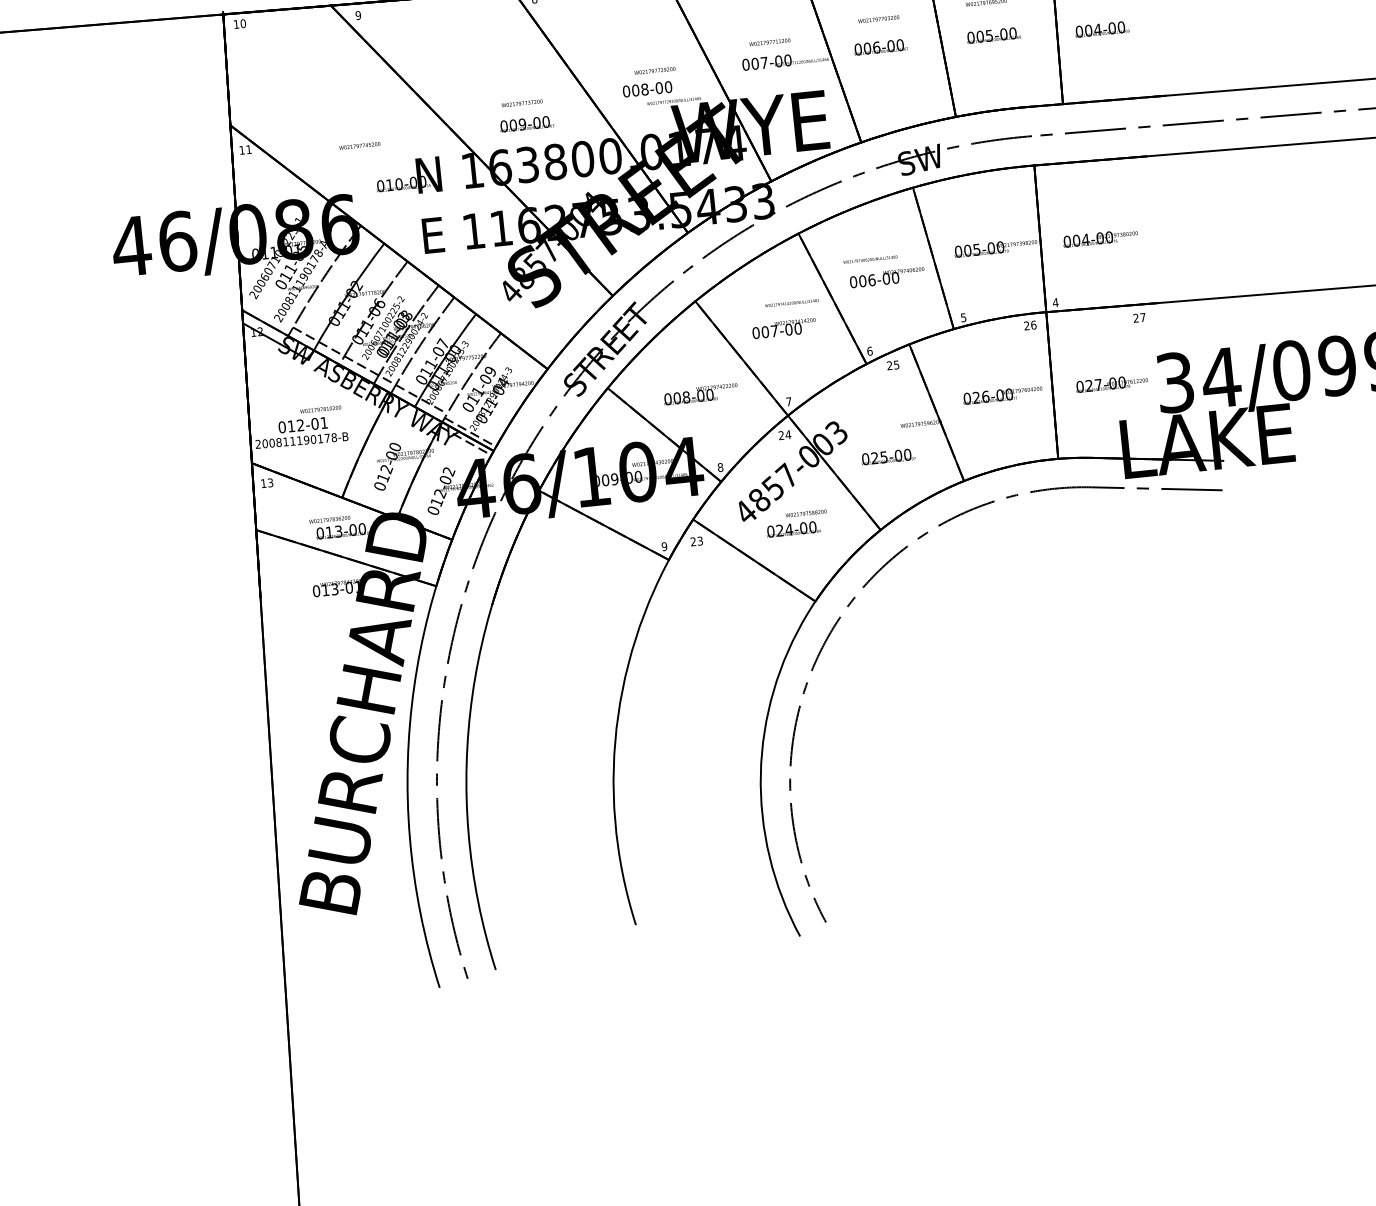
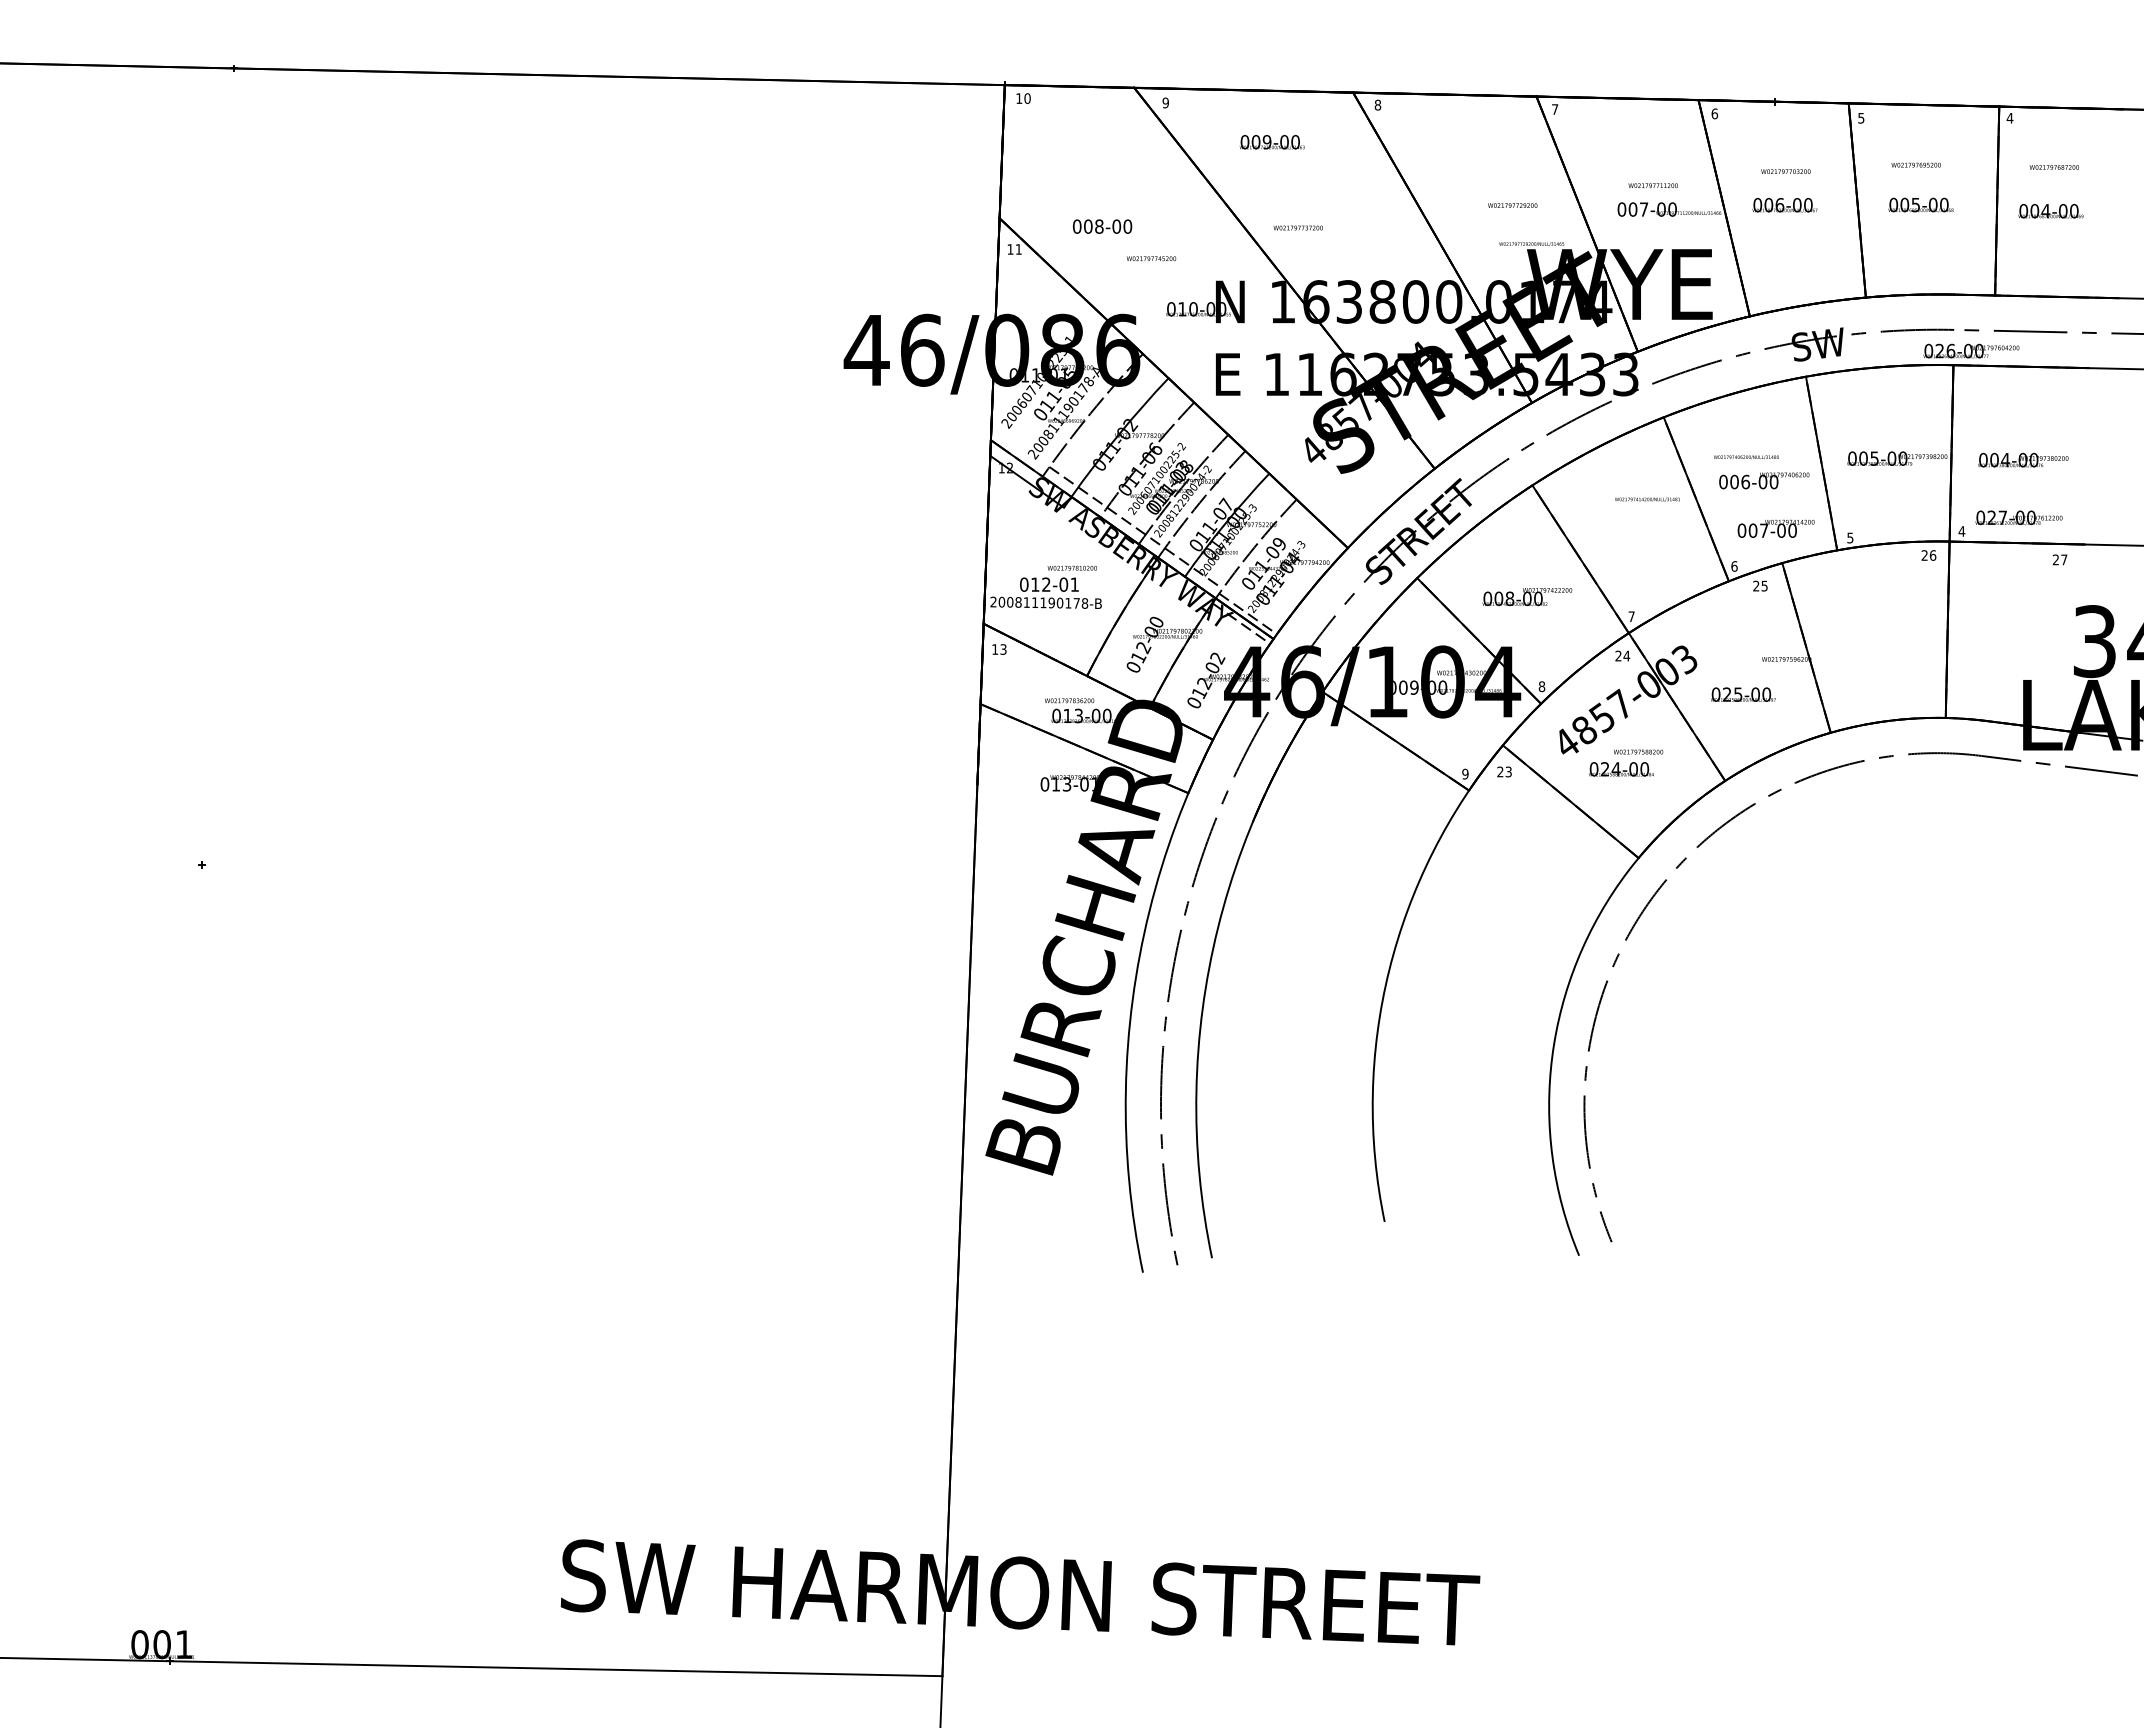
text: (647, 89) -> (1102, 226), moved
text: (521, 103) -> (1297, 227), moved
text: (526, 124) -> (1271, 142), moved
text: (783, 328) -> (1775, 528), moved
text: (1111, 383) -> (2018, 517), moved
text: (1002, 394) -> (1971, 350), moved

